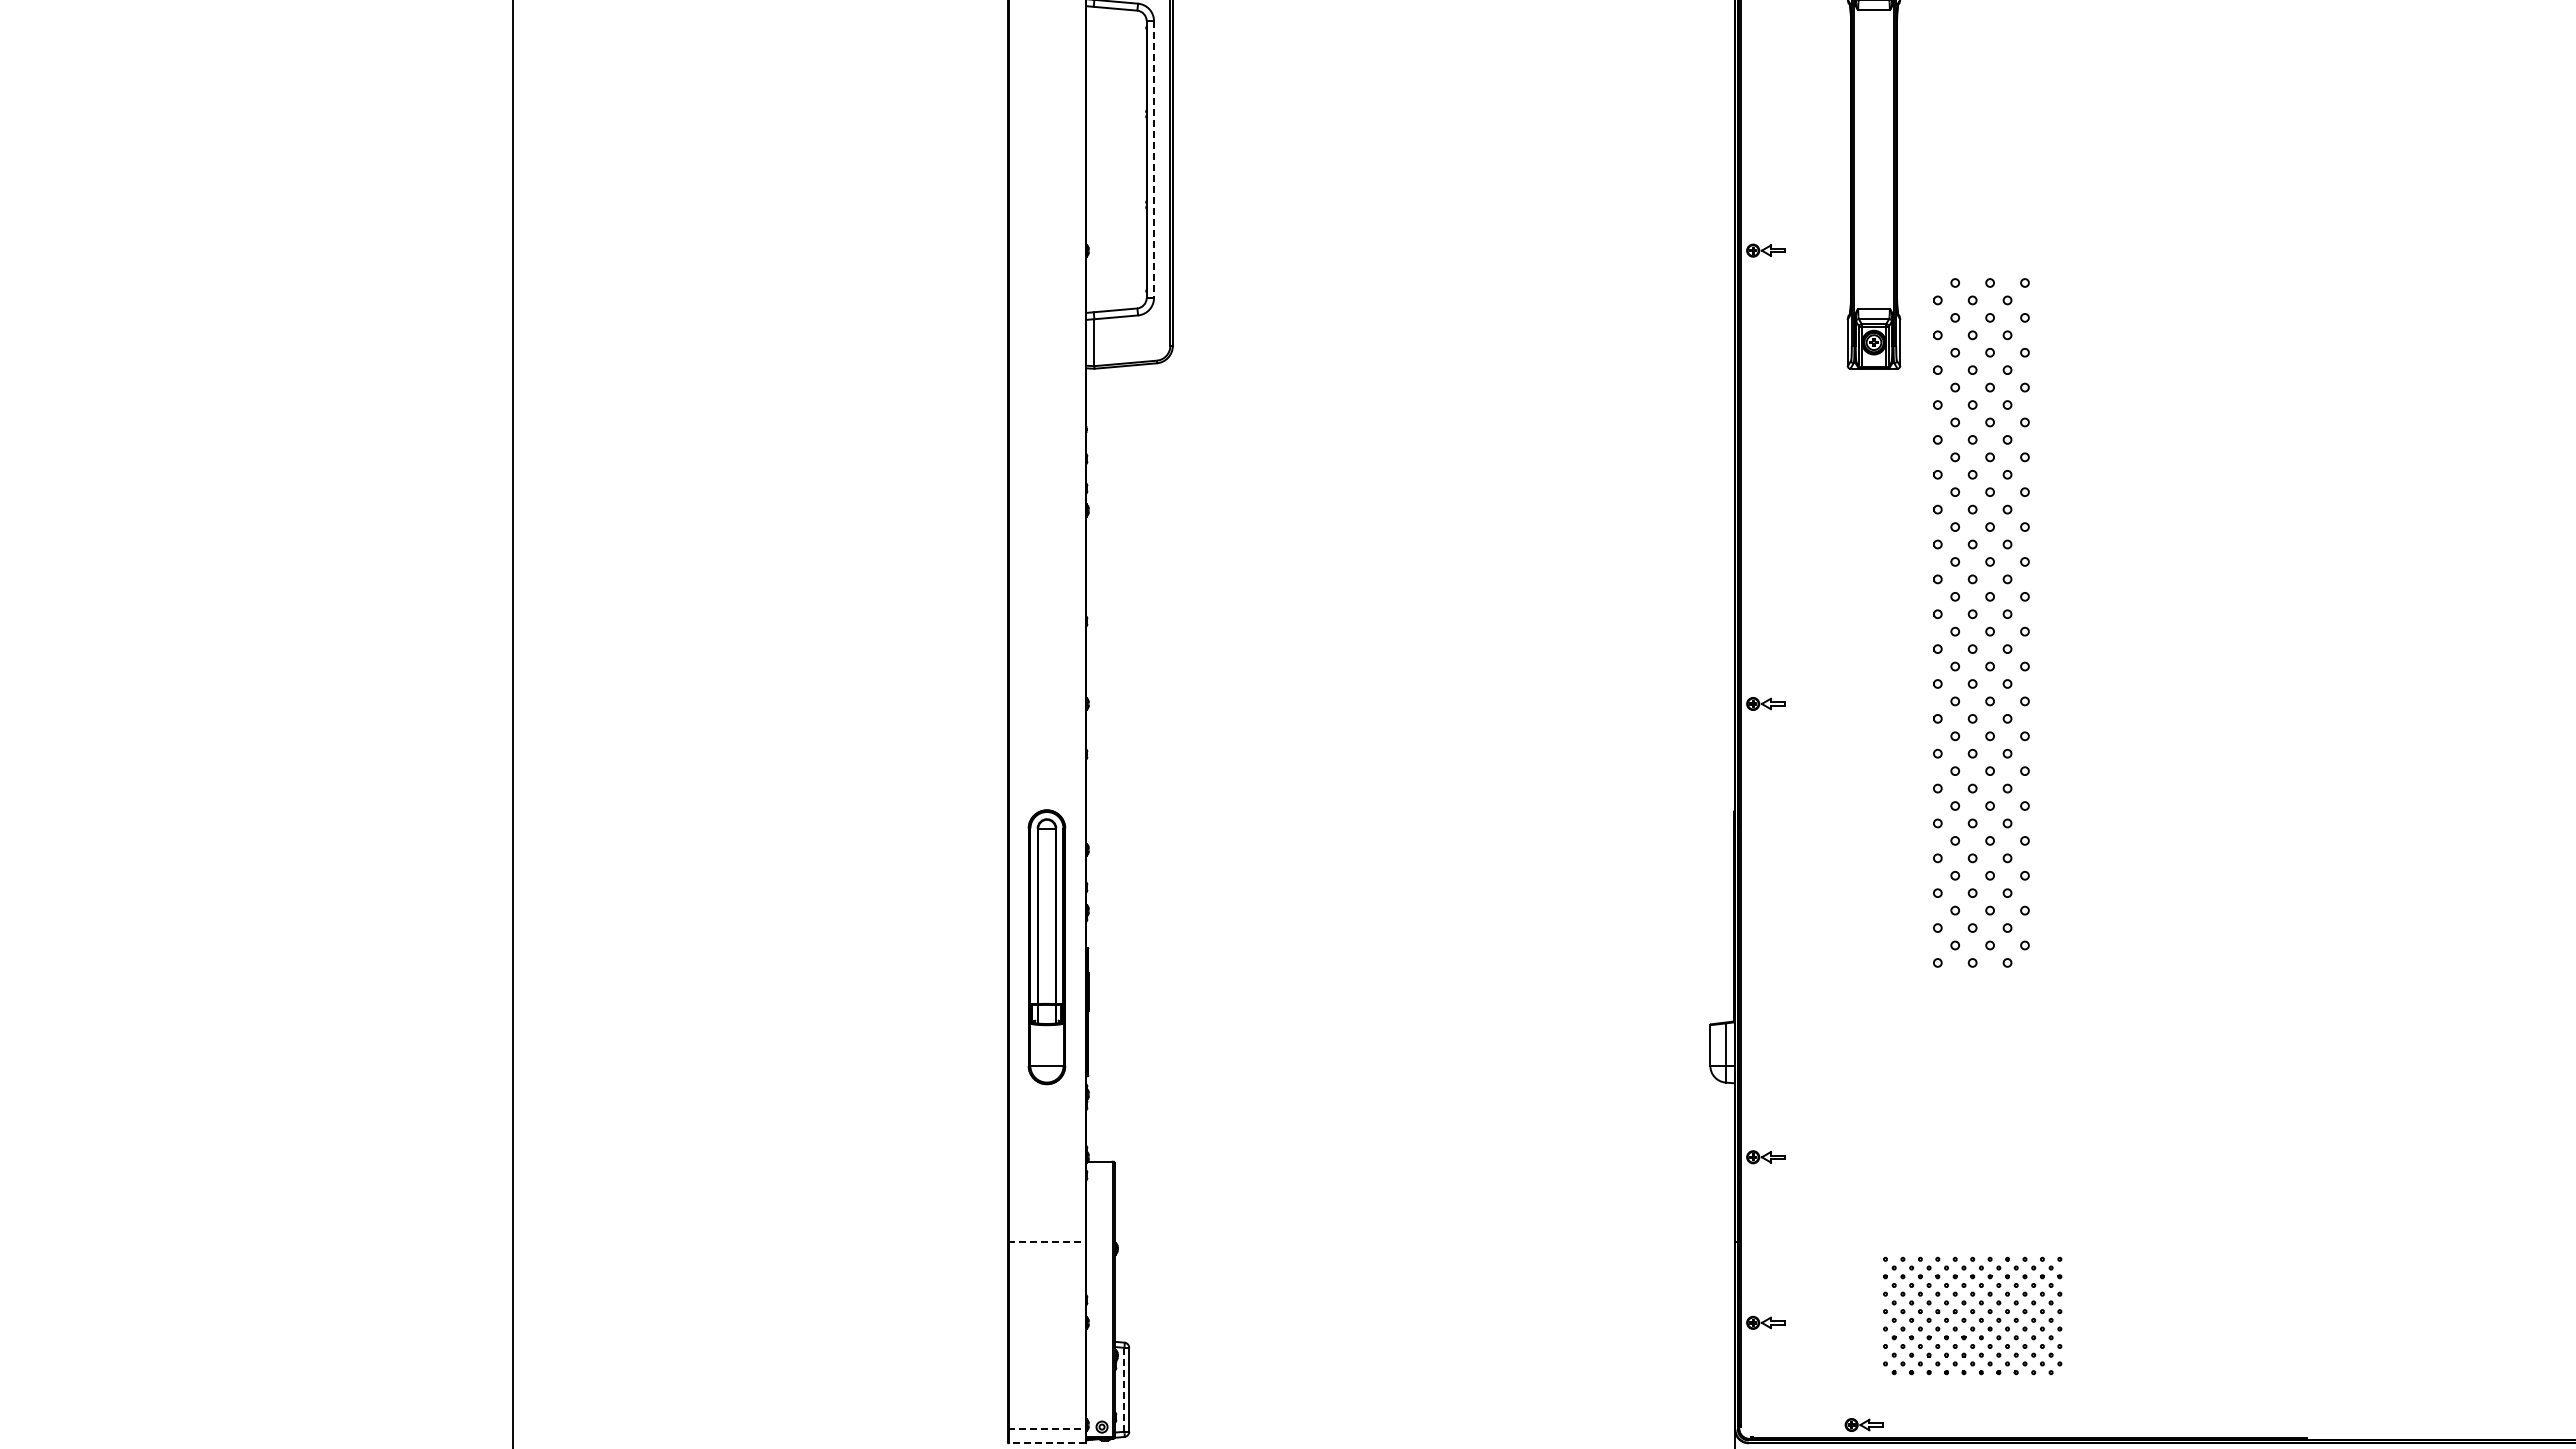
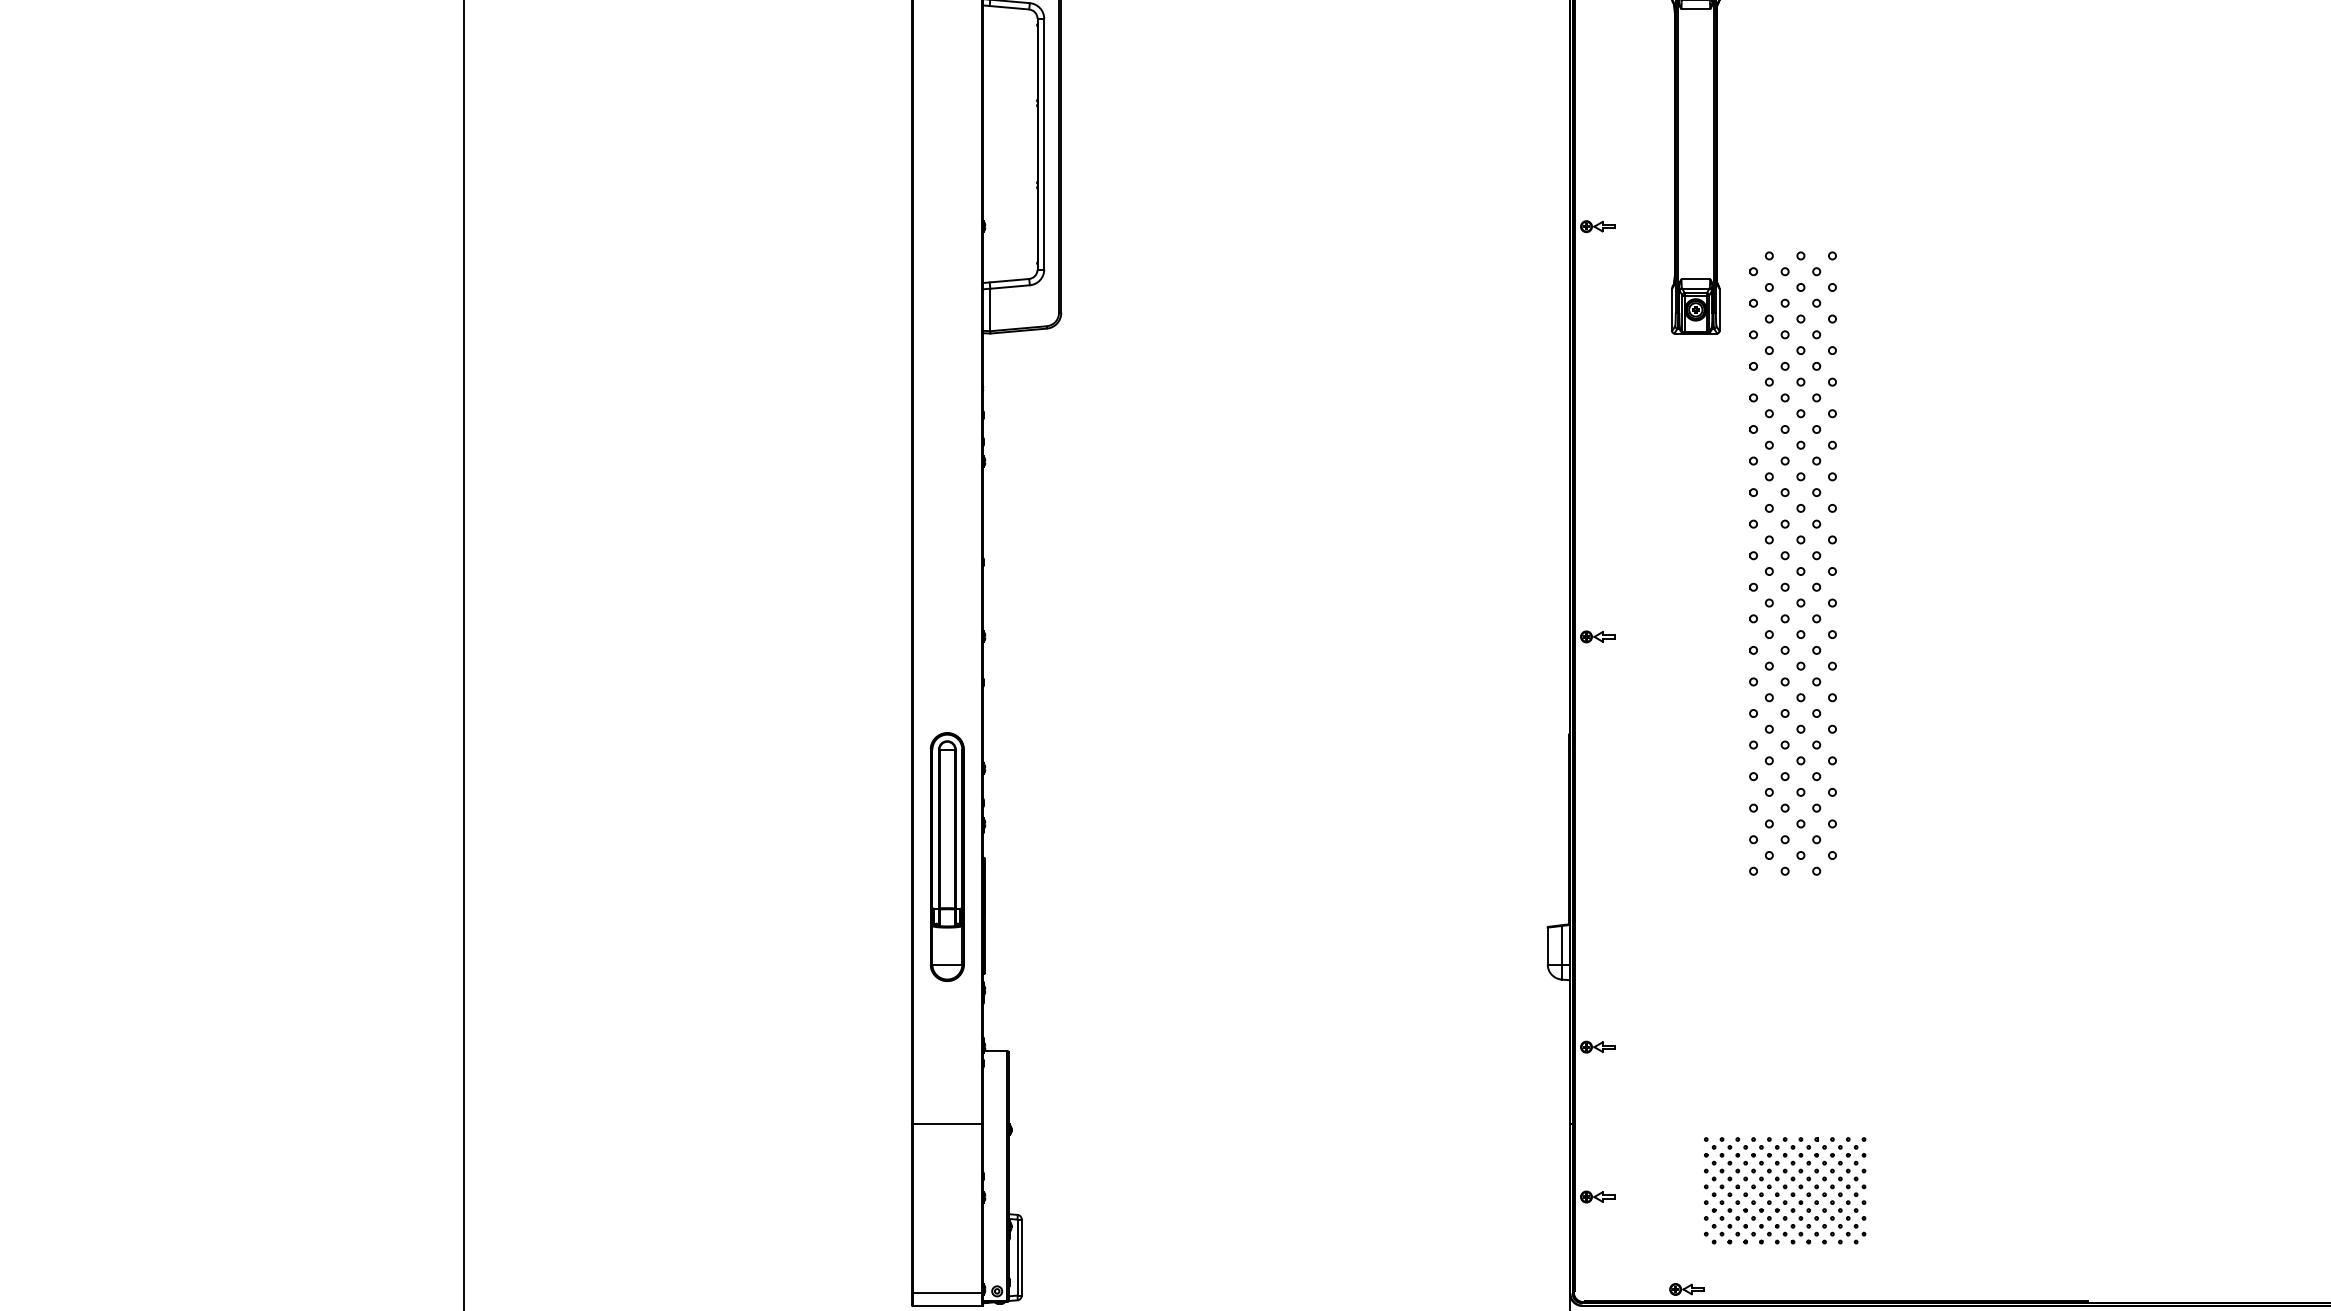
line: (1154, 160) -> (1044, 145), dashed -> solid
line: (1047, 1242) -> (947, 1124), dashed -> solid
line: (1124, 1389) -> (1017, 1257), dashed -> solid
line: (1047, 1429) -> (947, 1293), dashed -> solid
line: (1047, 1443) -> (947, 1306), dashed -> solid

